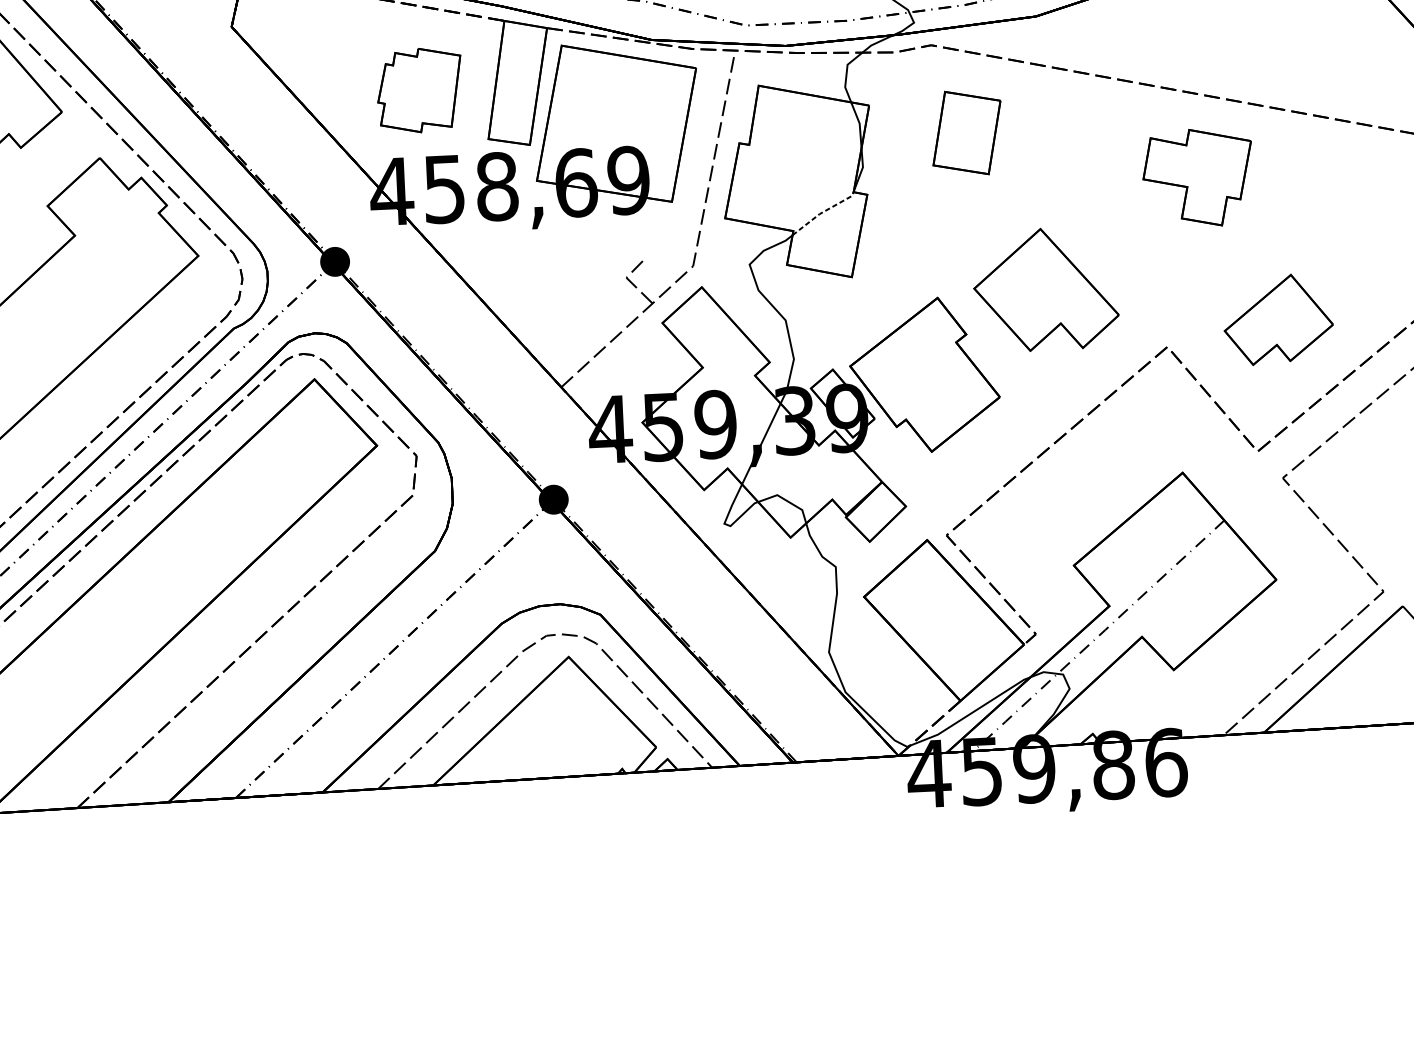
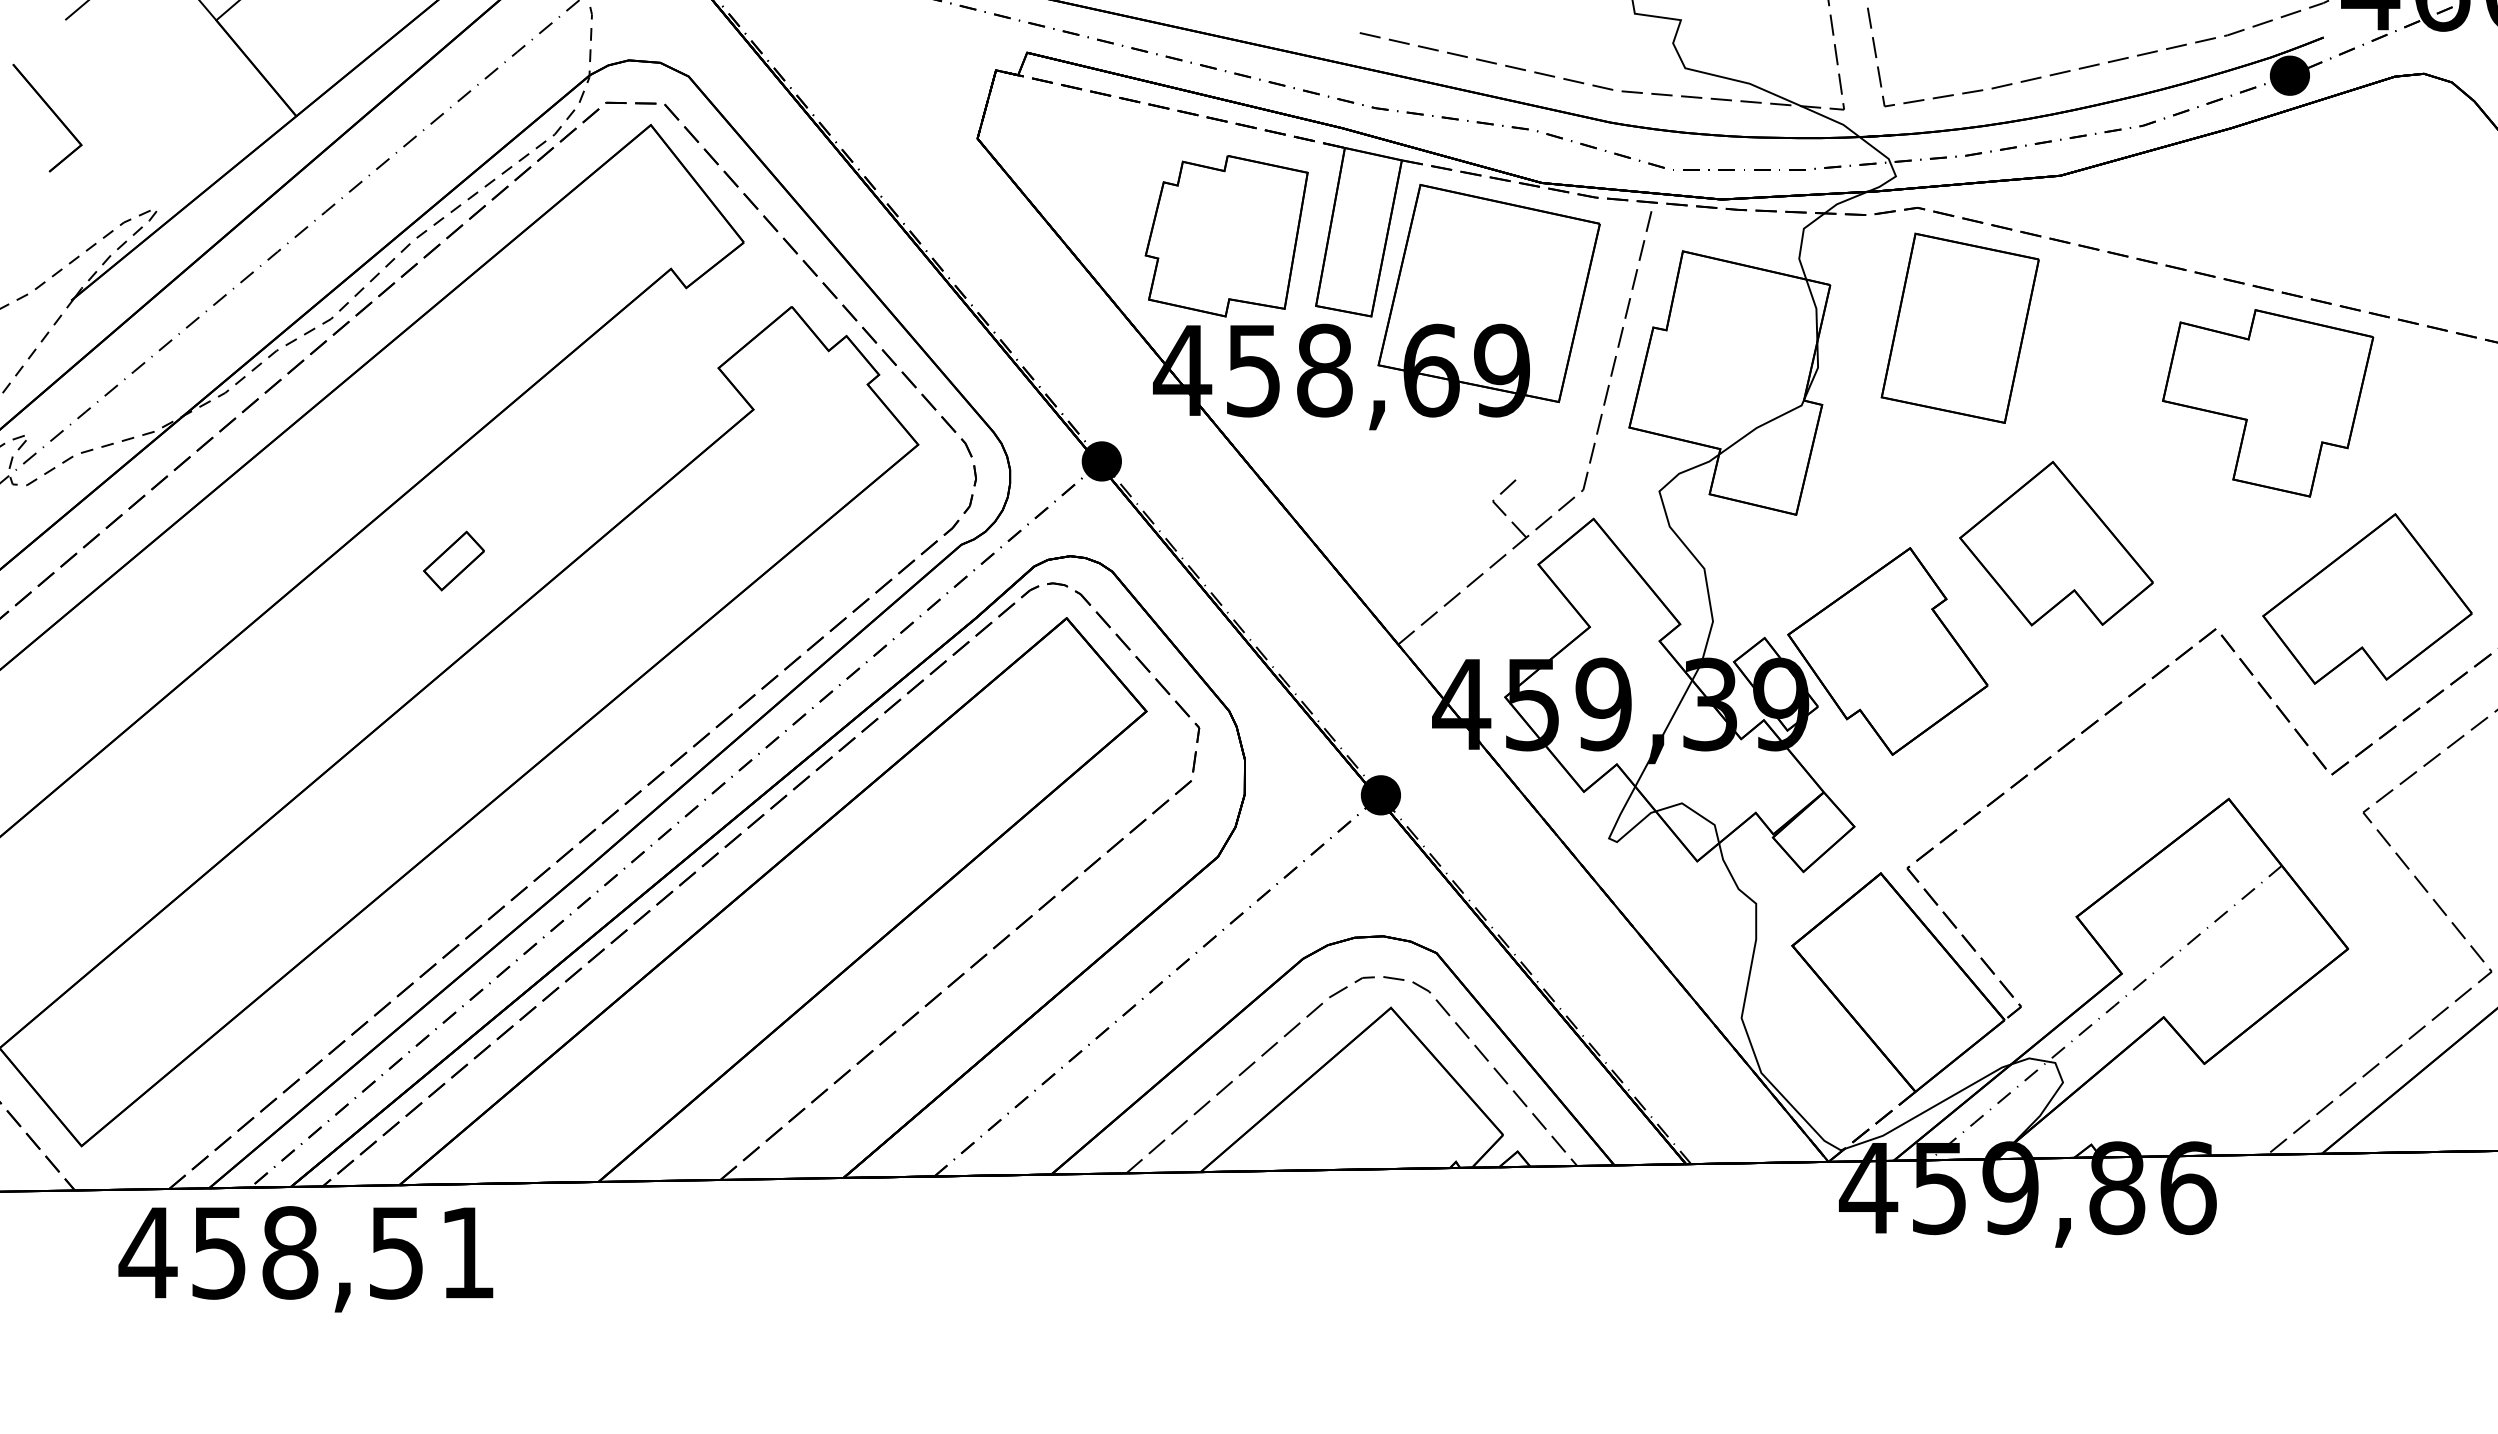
part: (419, 90) -> (1226, 236), size x1.43
part: (966, 132) -> (1959, 327), size x1.67
part: (1198, 178) -> (2268, 403), size x1.43
line: (823, 212) -> (1762, 425), dashed -> solid
part: (1278, 319) -> (2367, 598), size x1.43

